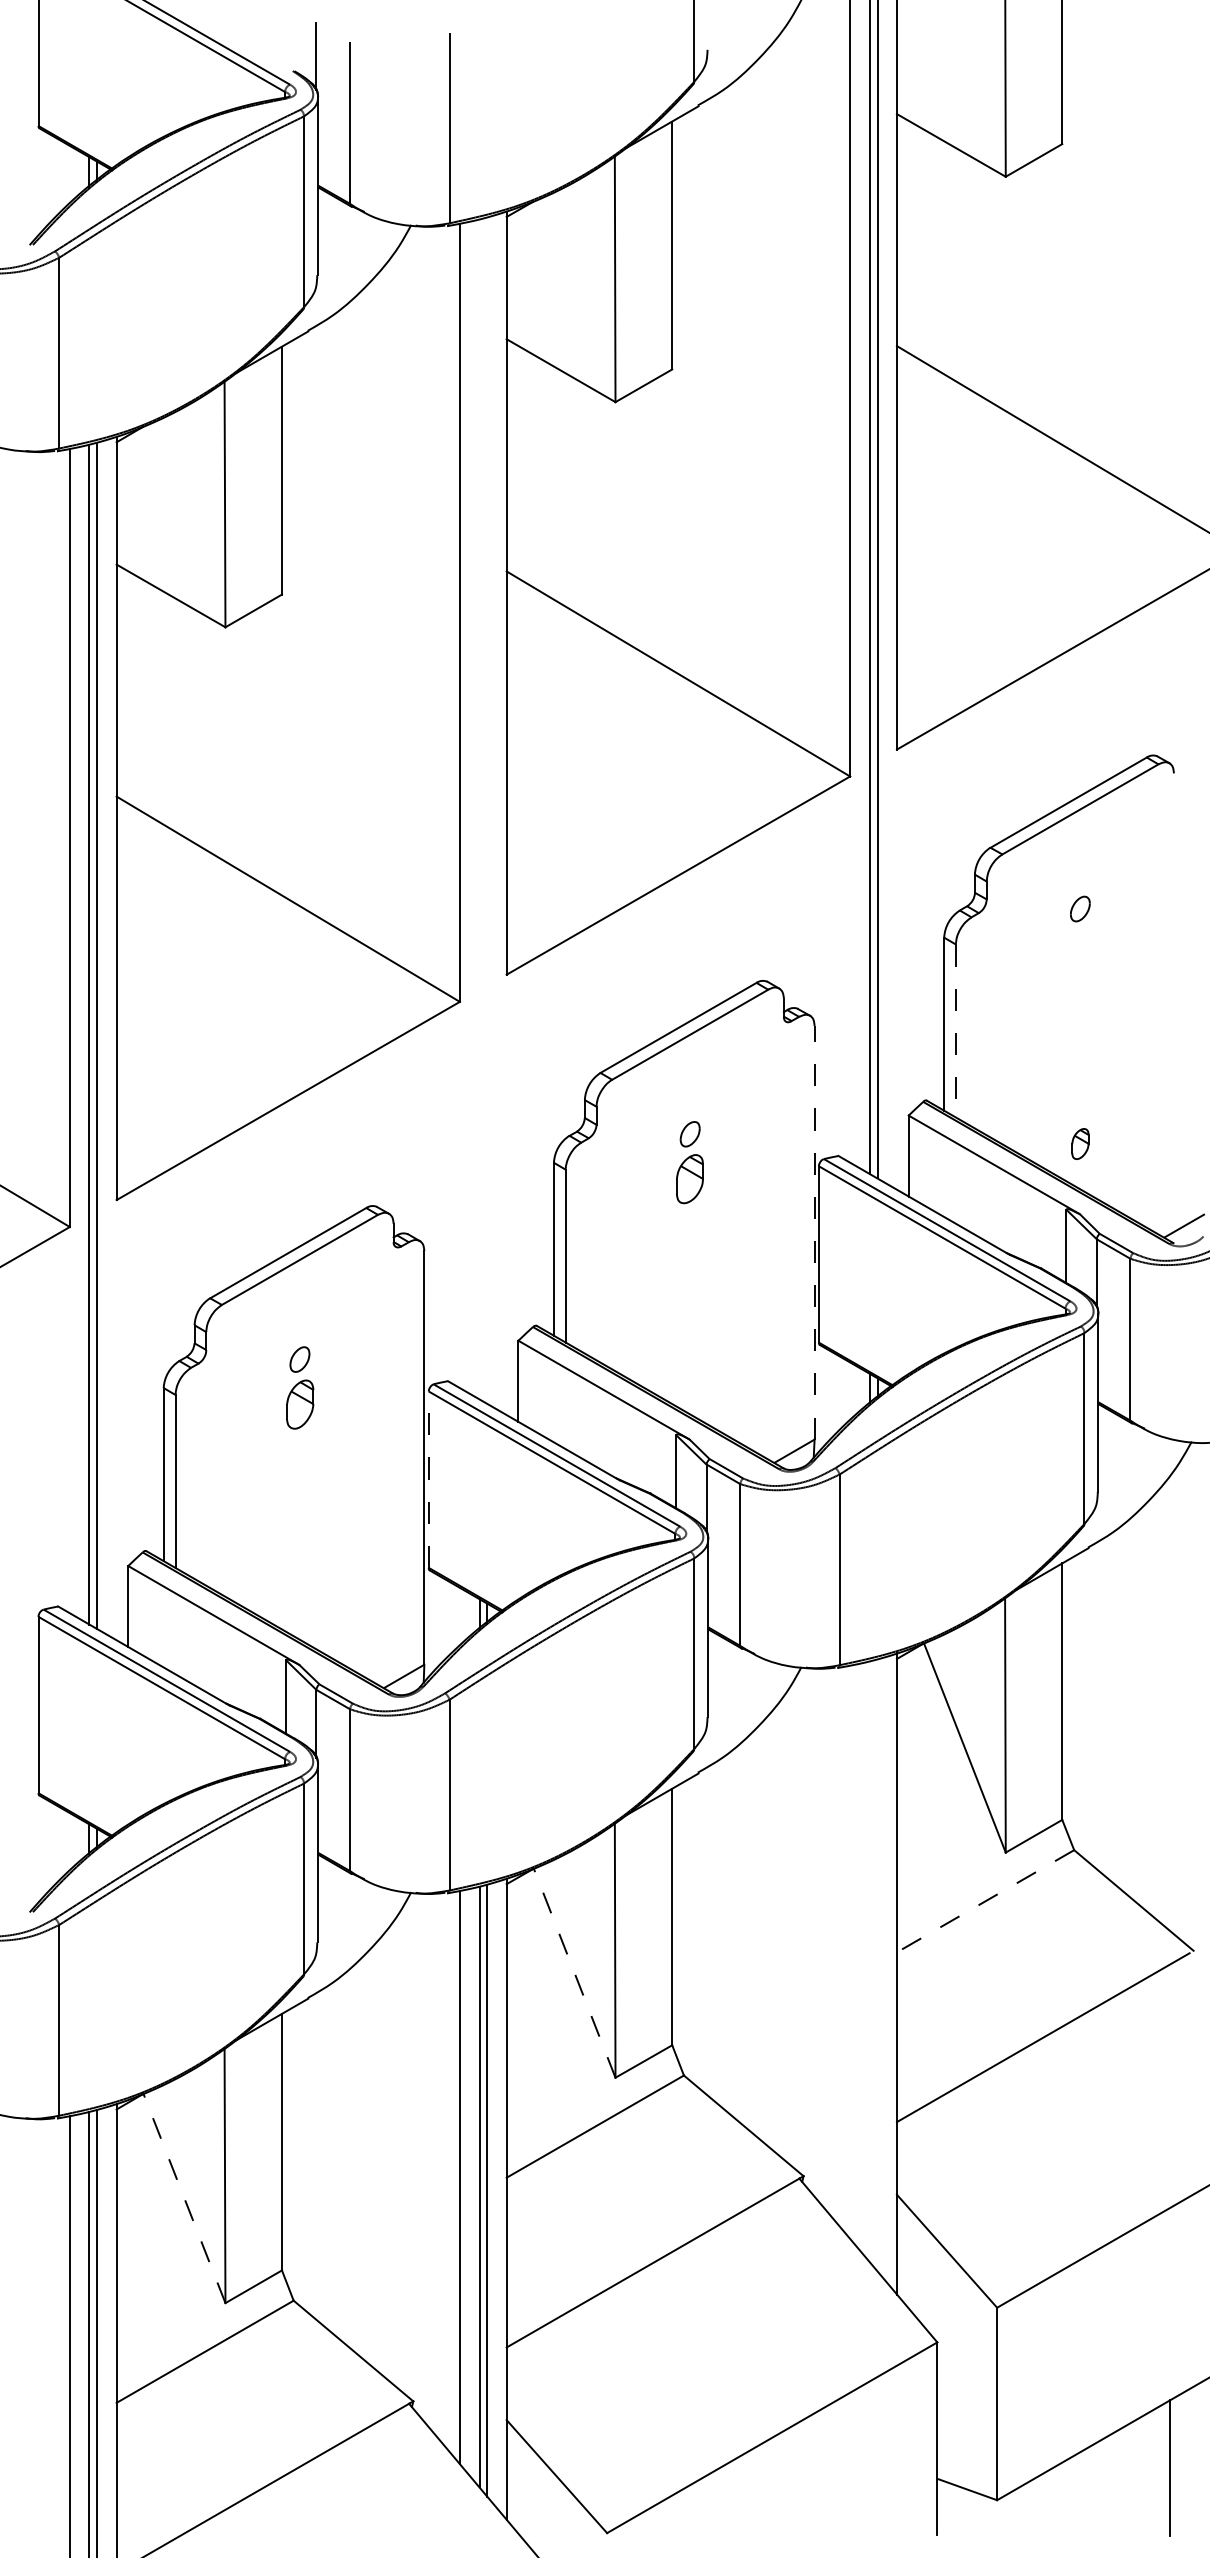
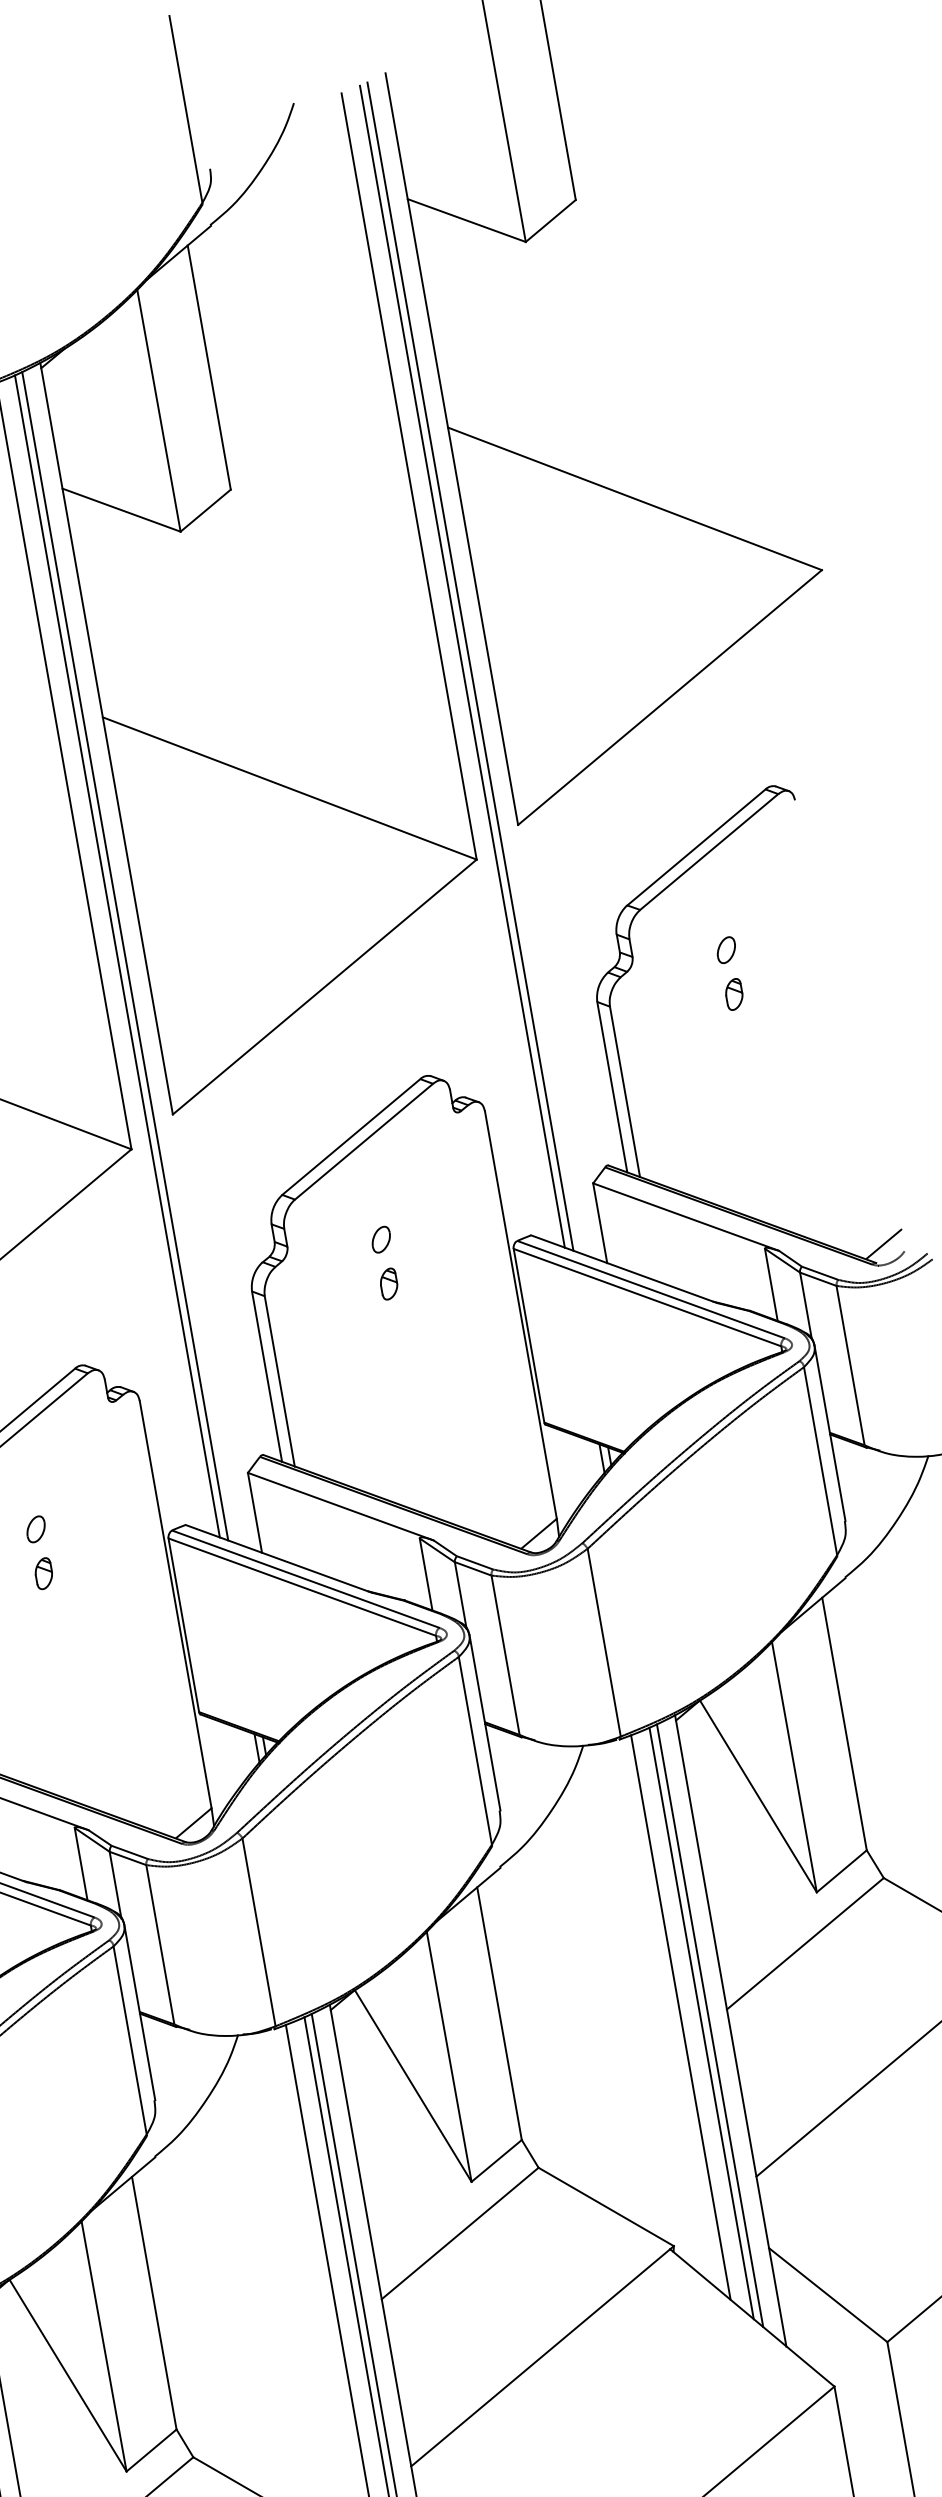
line: (479, 809) -> (117, 956), added
line: (487, 810) -> (125, 956), added
line: (955, 1031) -> (624, 1092), dashed -> solid
part: (1080, 1143) -> (734, 993), moved
part: (690, 1179) -> (389, 1284), size x0.62
line: (814, 1232) -> (520, 1314), dashed -> solid
part: (299, 1404) -> (43, 1573), size x0.62
line: (428, 1479) -> (183, 1625), dashed -> solid
line: (985, 1901) -> (805, 1944), dashed -> solid
line: (850, 1951) -> (681, 2016), added
line: (869, 1961) -> (701, 2023), added
line: (877, 1965) -> (710, 2025), added
line: (574, 1972) -> (412, 2085), dashed -> solid
line: (184, 2198) -> (68, 2375), dashed -> solid

